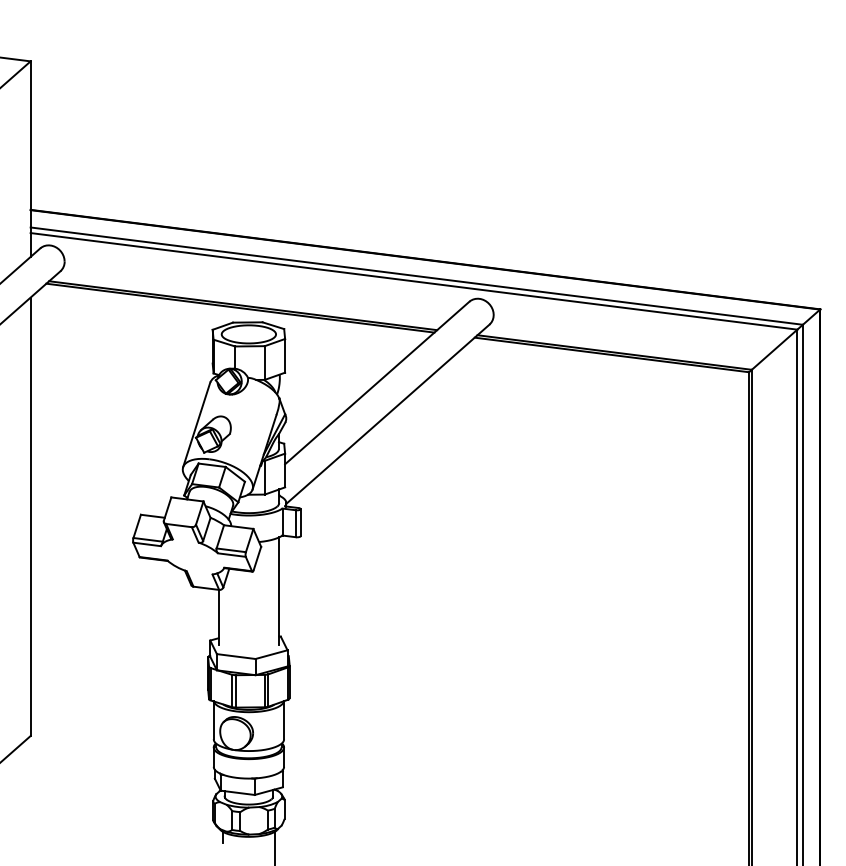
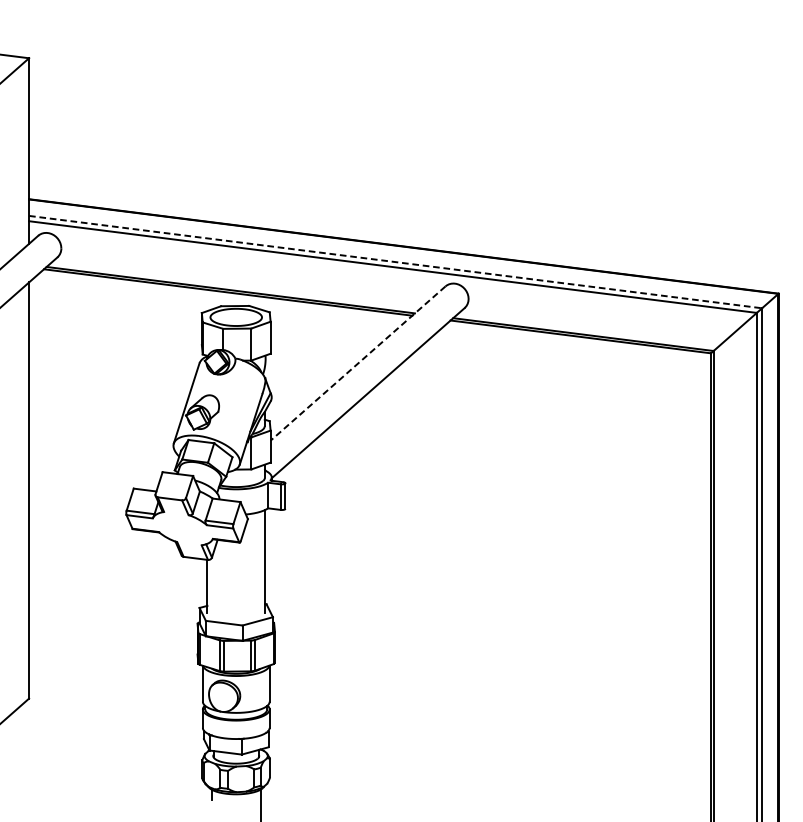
line: (417, 276) -> (396, 262), solid -> dashed
line: (377, 383) -> (358, 364), solid -> dashed

